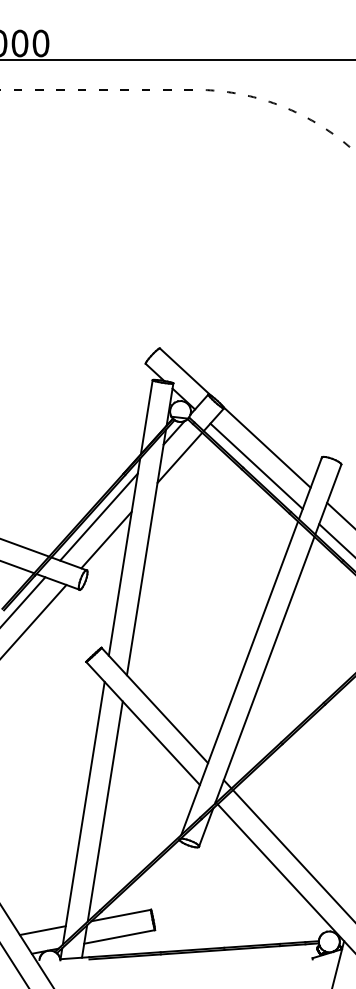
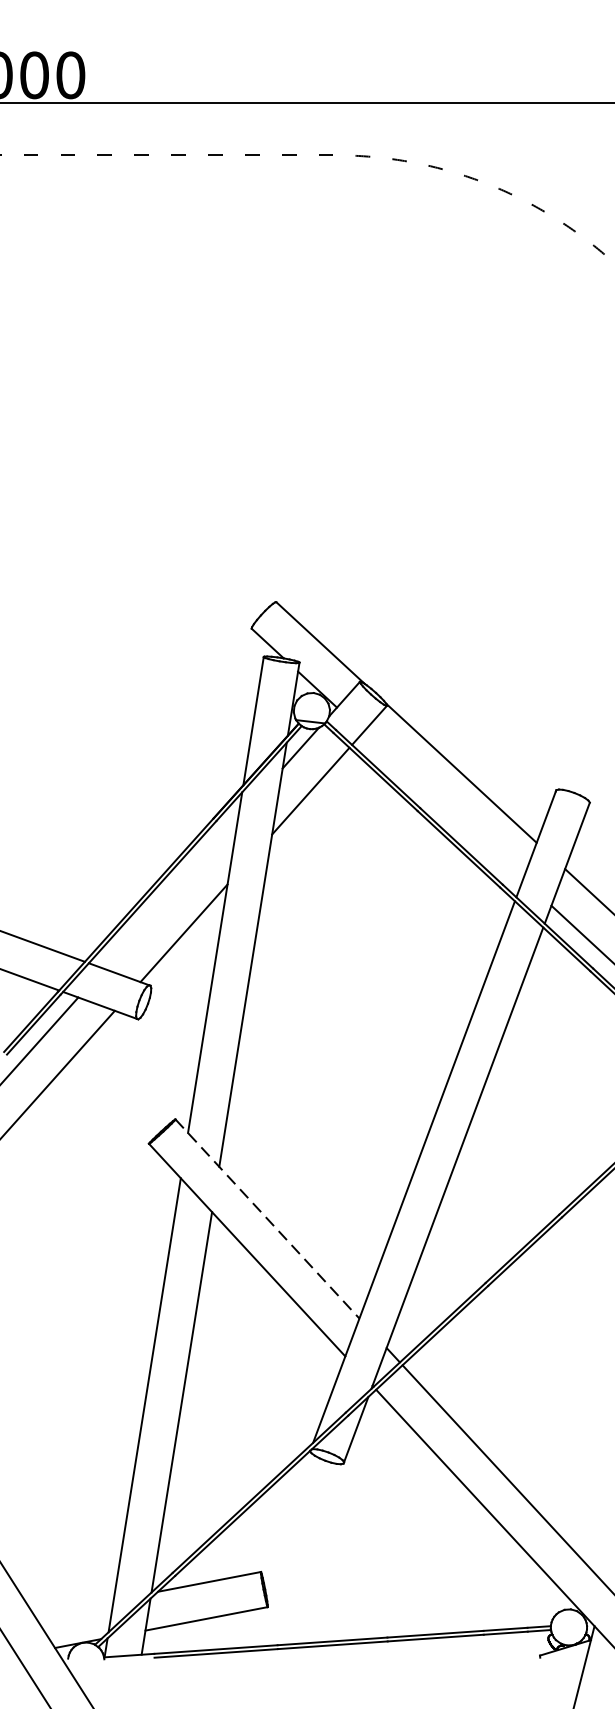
line: (256, 465) -> (443, 804), removed
line: (98, 516) -> (170, 892), removed
line: (155, 705) -> (268, 1219), solid -> dashed
line: (42, 930) -> (73, 1607), removed

